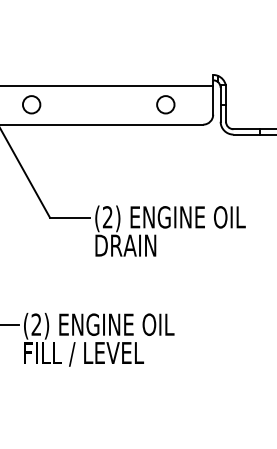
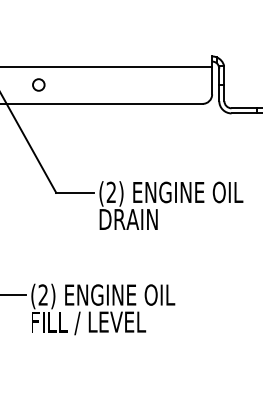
circle: (31, 104) -> (38, 84), size x0.7
circle: (165, 104) -> (166, 84), removed

